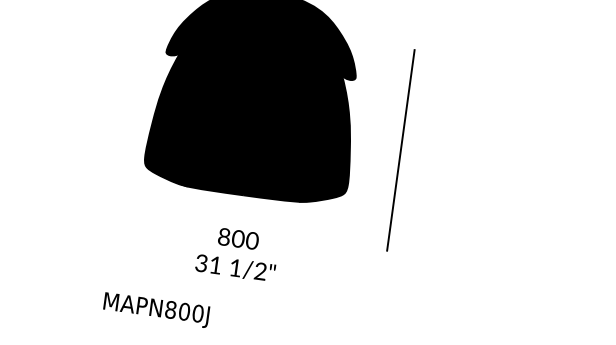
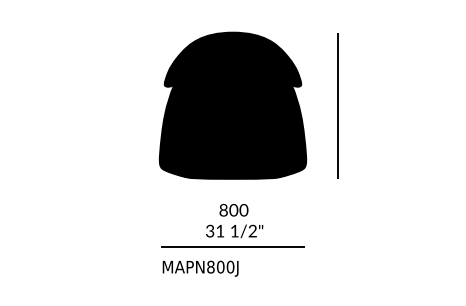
line: (399, 149) -> (337, 105), moved
line: (229, 288) -> (232, 246), added
text: (156, 309) -> (200, 268), moved

